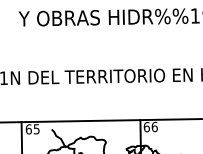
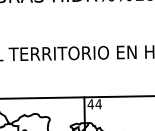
text: (150, 126) -> (94, 103), 66 -> 44

